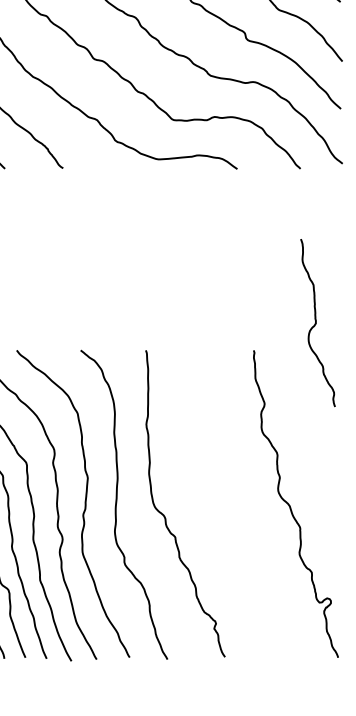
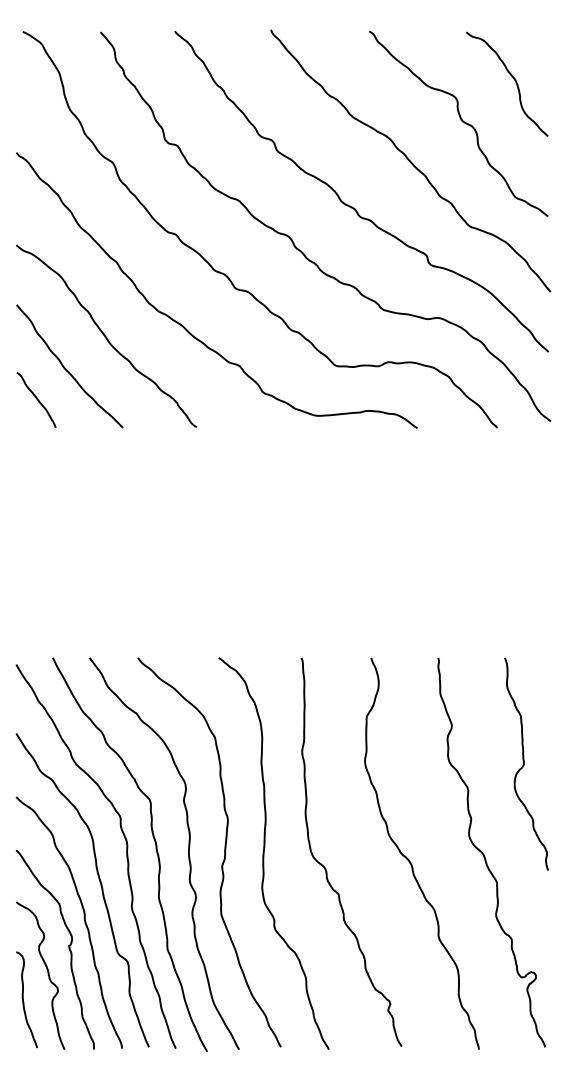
curve: (316, 322) -> (524, 763), moved
curve: (231, 509) -> (409, 859), added

